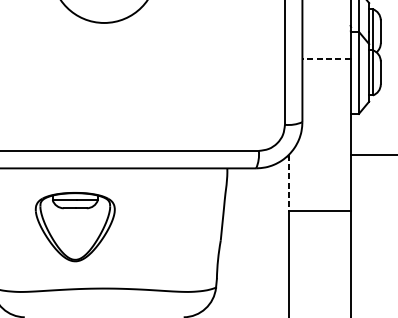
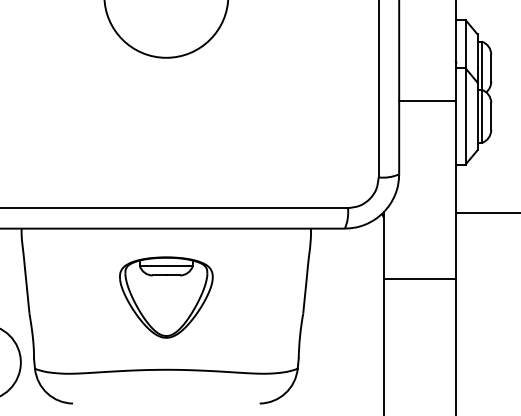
line: (326, 59) -> (427, 100), dashed -> solid
line: (289, 183) -> (383, 246), dashed -> solid
part: (75, 227) -> (166, 297), moved

